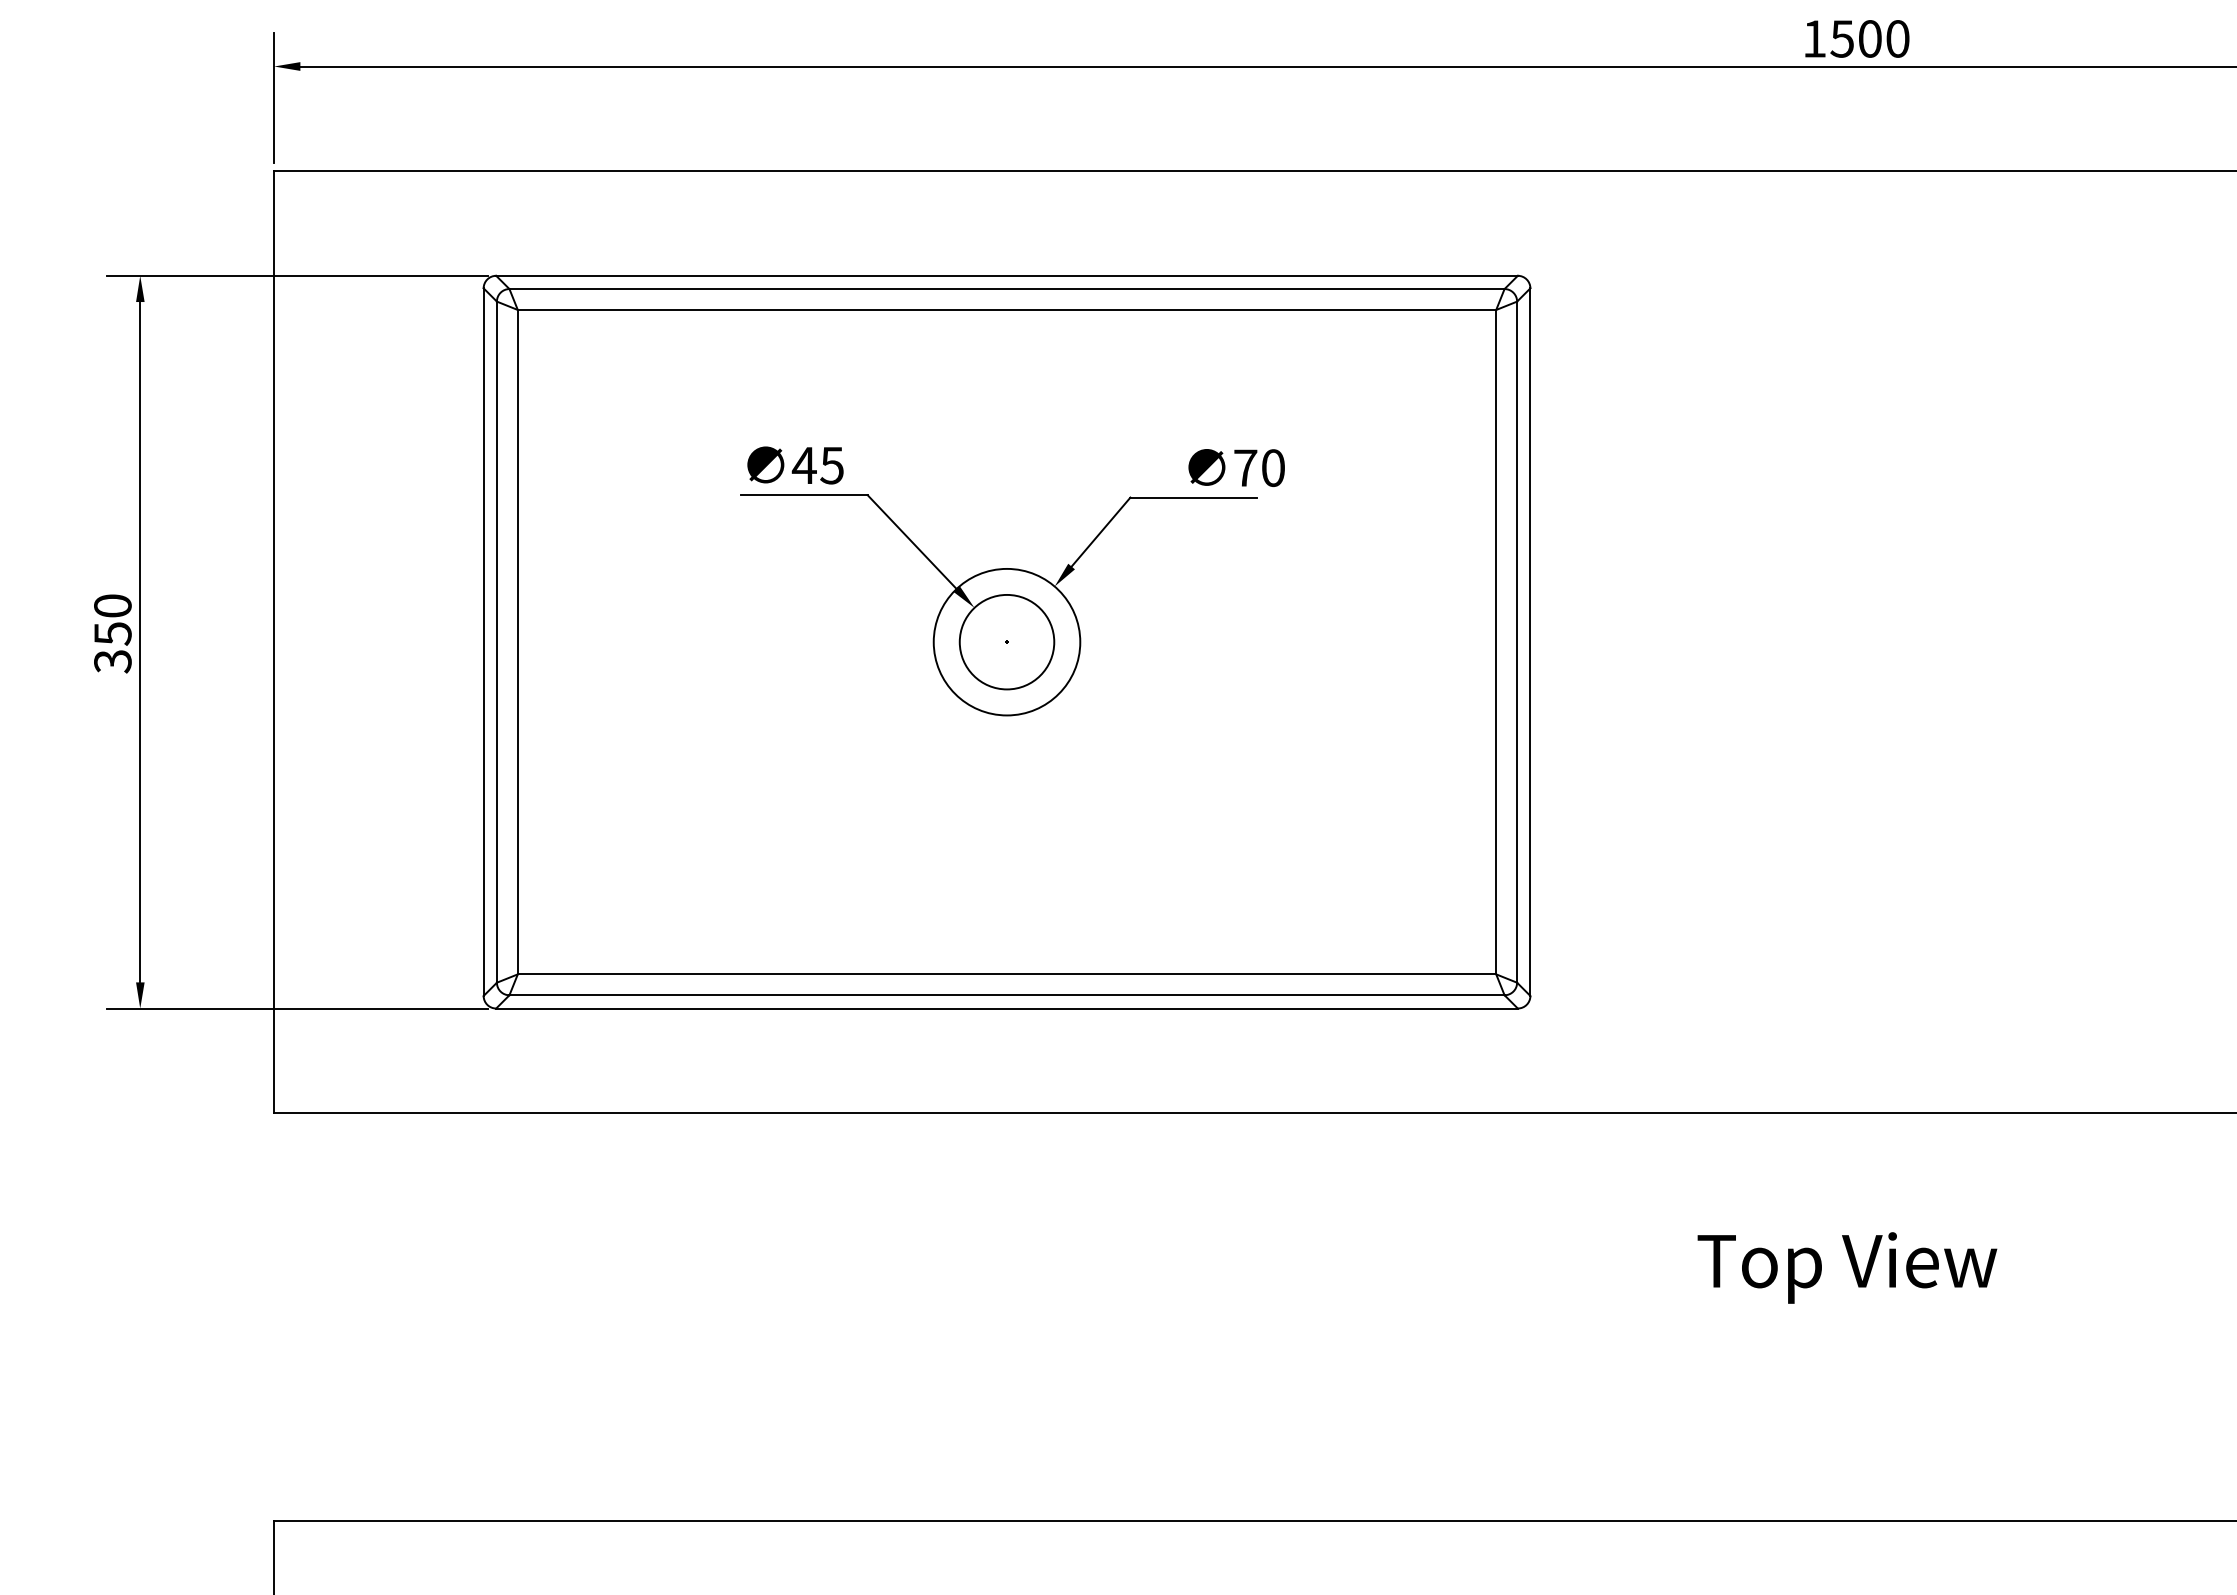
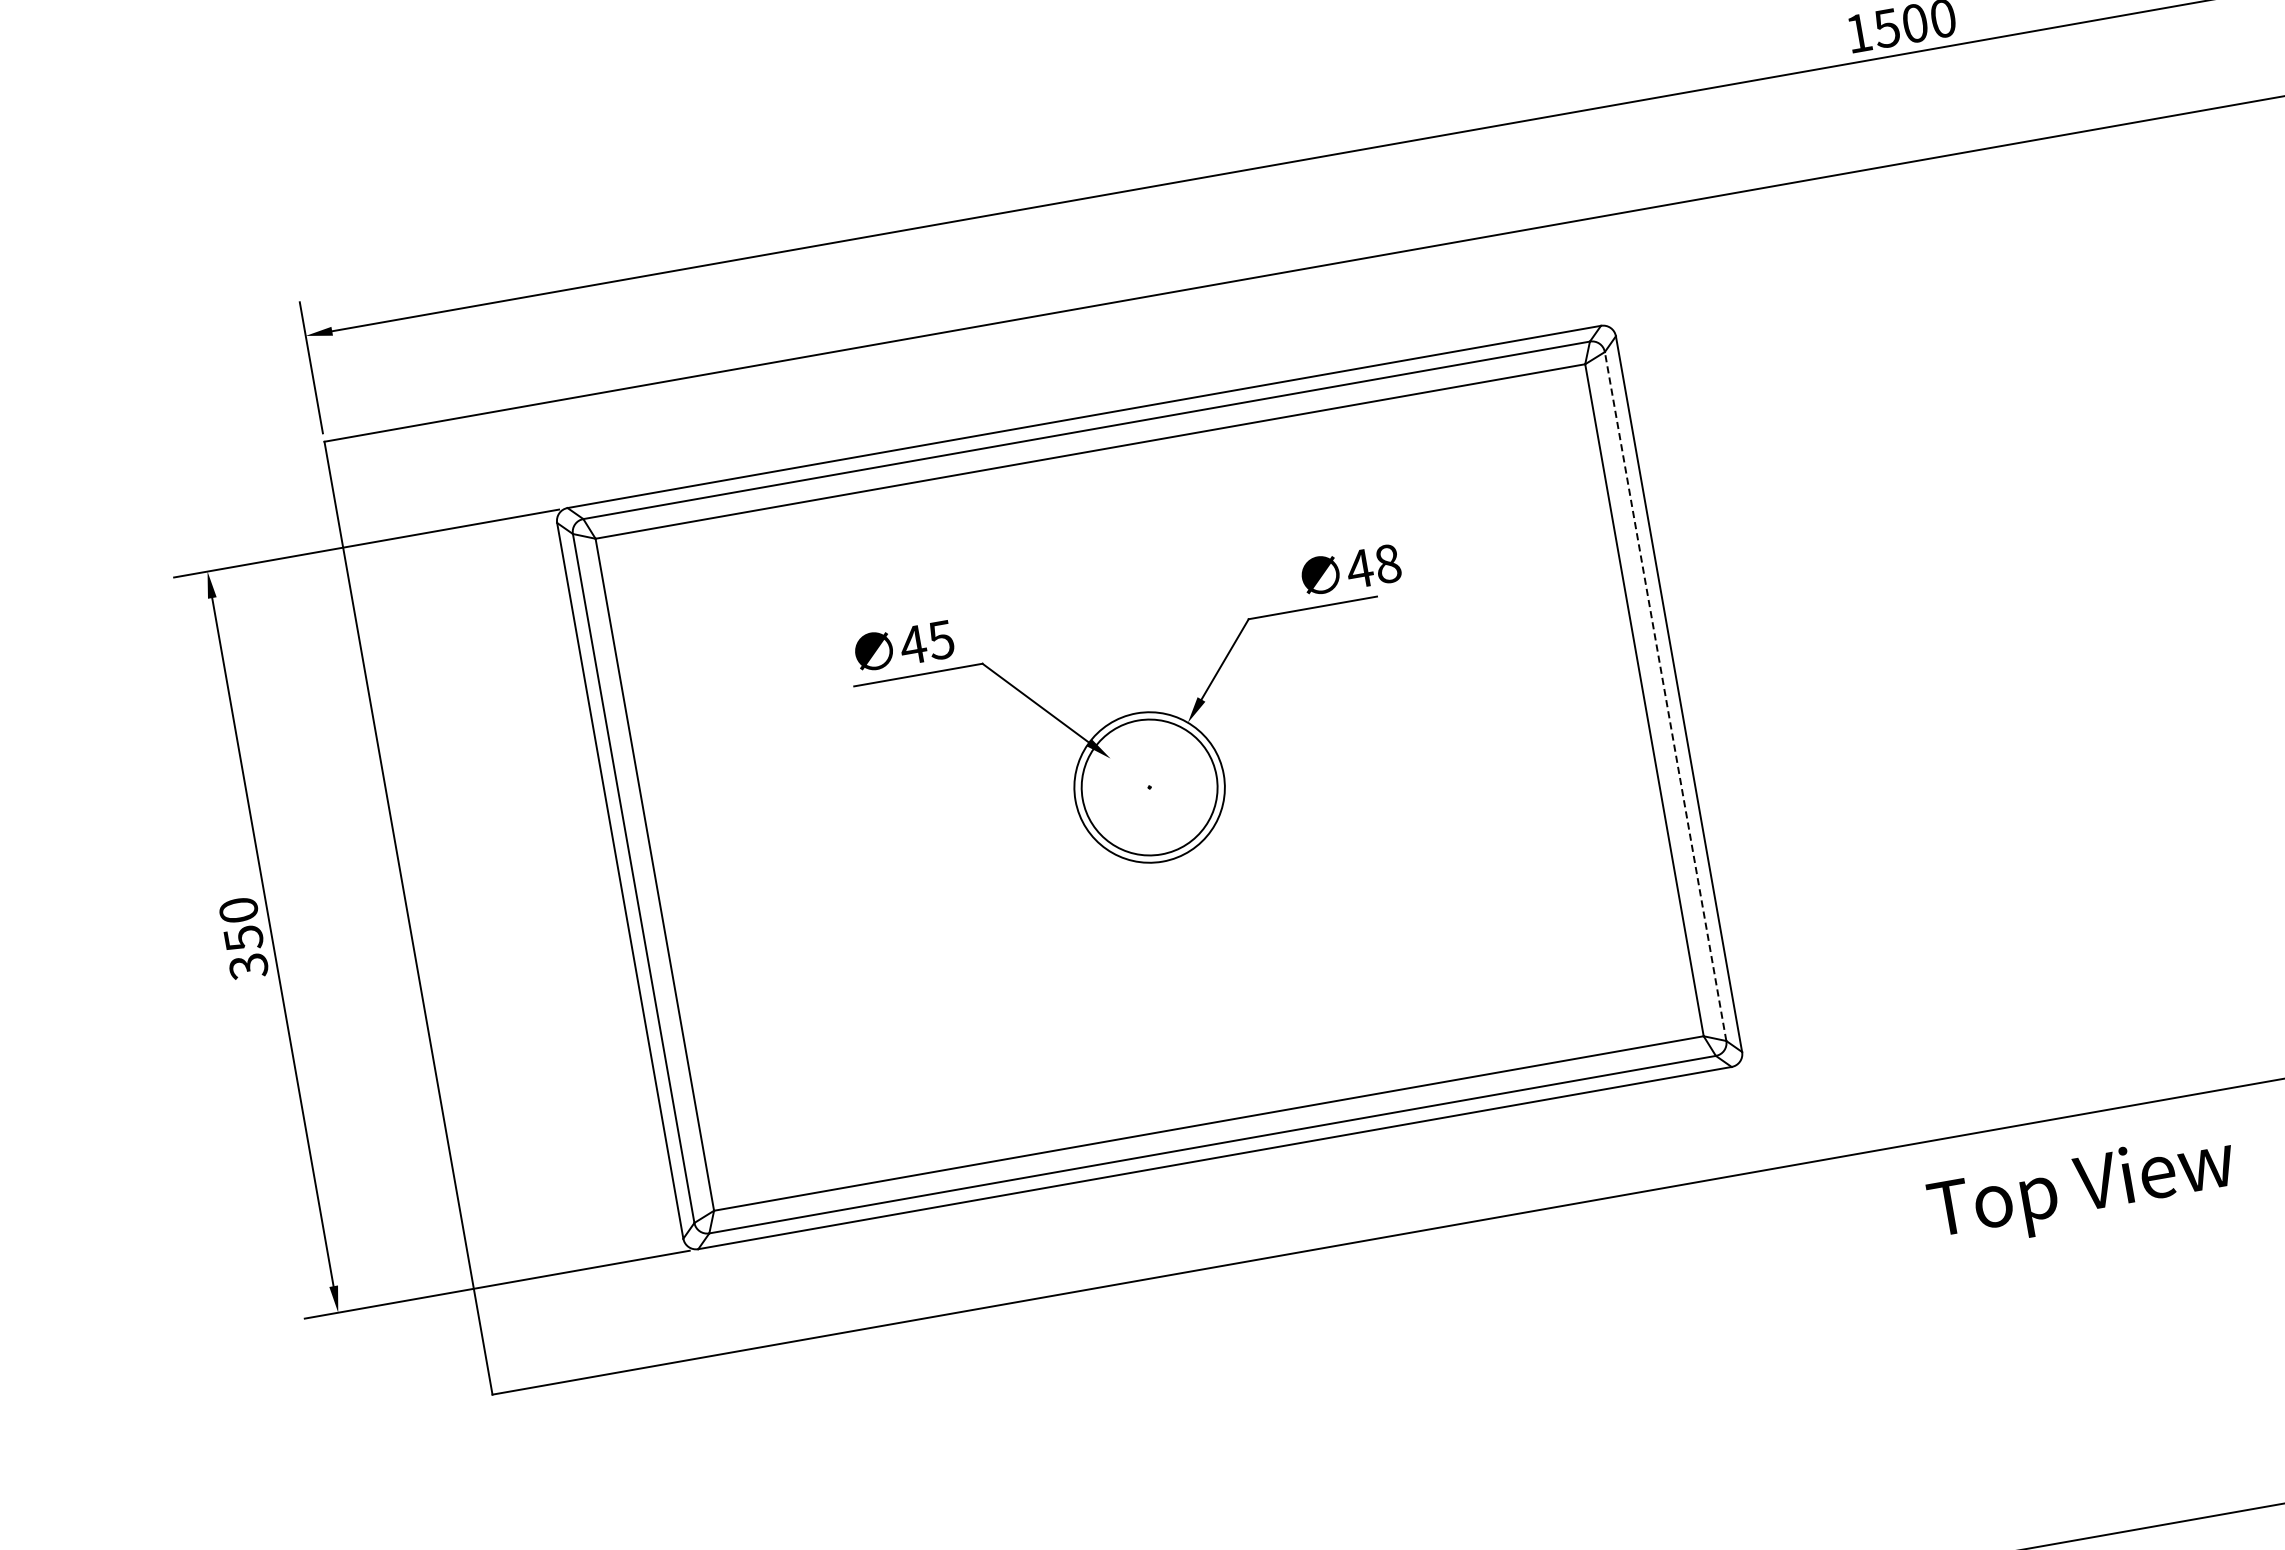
text: (1259, 467) -> (1373, 565), 70 -> 48
circle: (1006, 641) -> (1148, 786), size x1.4
line: (1517, 642) -> (1666, 696), solid -> dashed
text: (1847, 1267) -> (2082, 1190), moved

